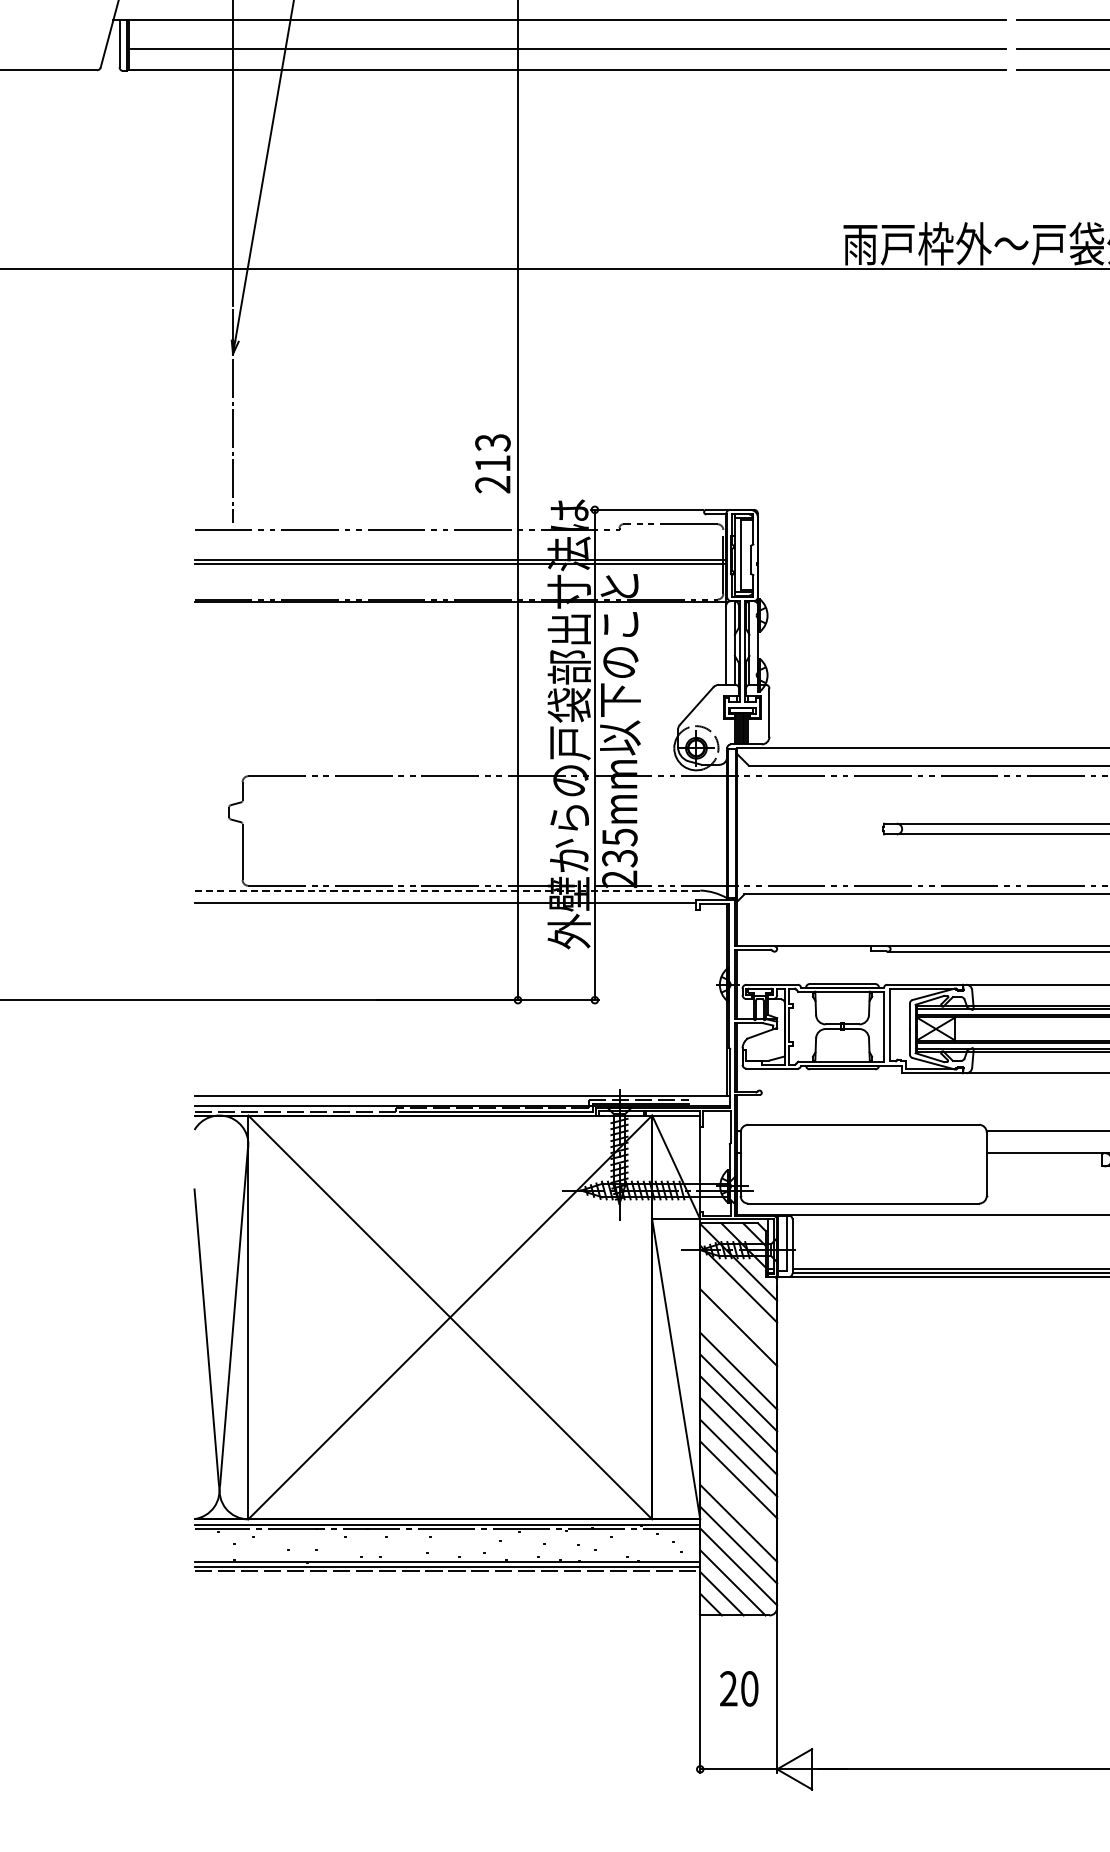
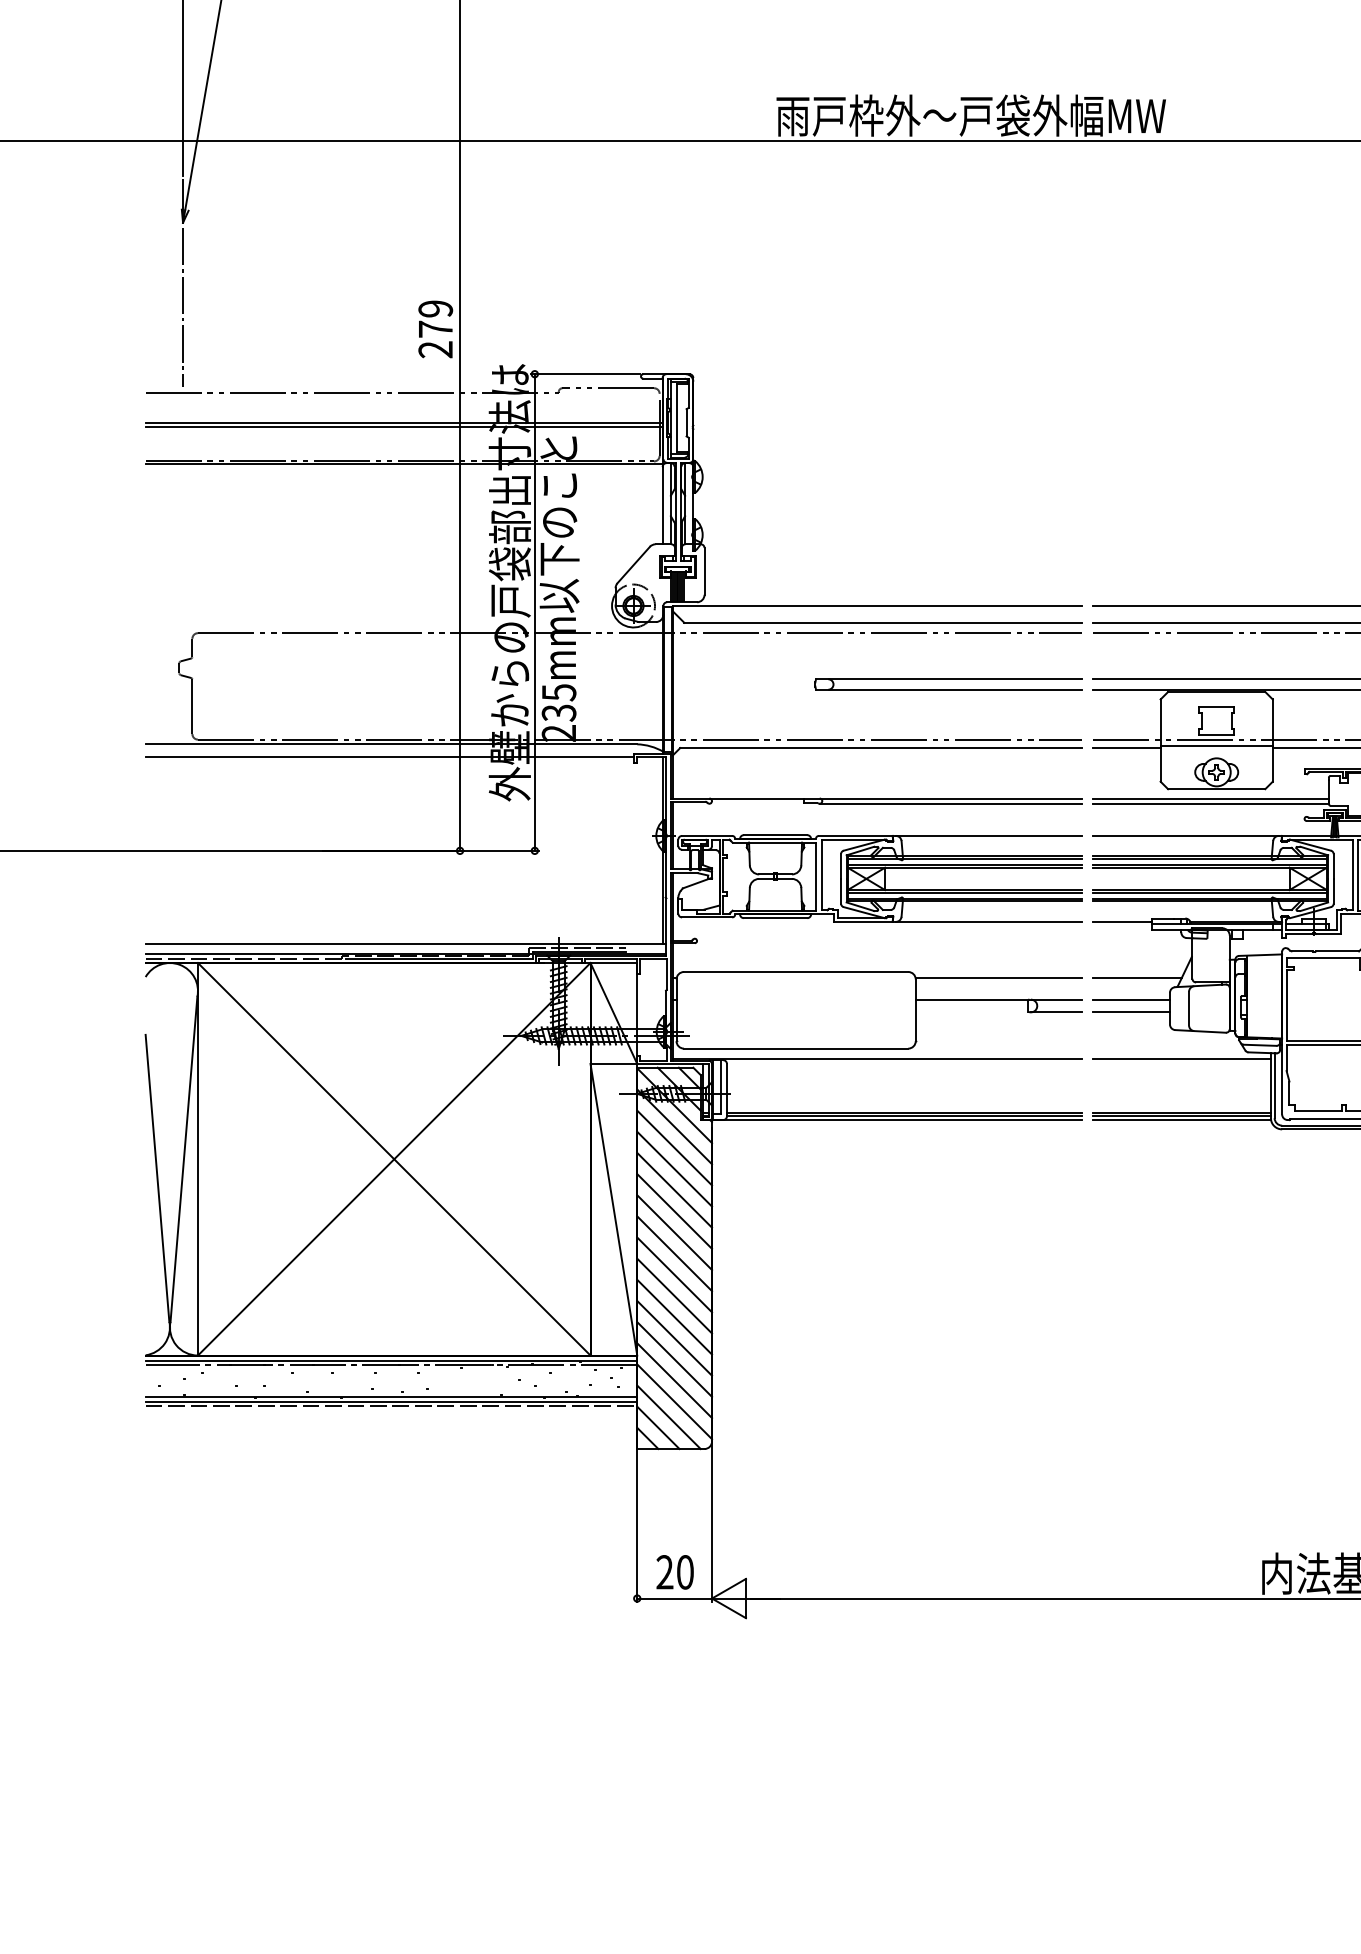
text: (492, 452) -> (435, 318), 213 -> 279
line: (447, 890) -> (391, 744), dashed -> solid
line: (738, 1305) -> (674, 1147), added
line: (738, 1348) -> (674, 1189), added
line: (738, 1500) -> (674, 1337), added
text: (738, 1689) -> (674, 1572), moved

